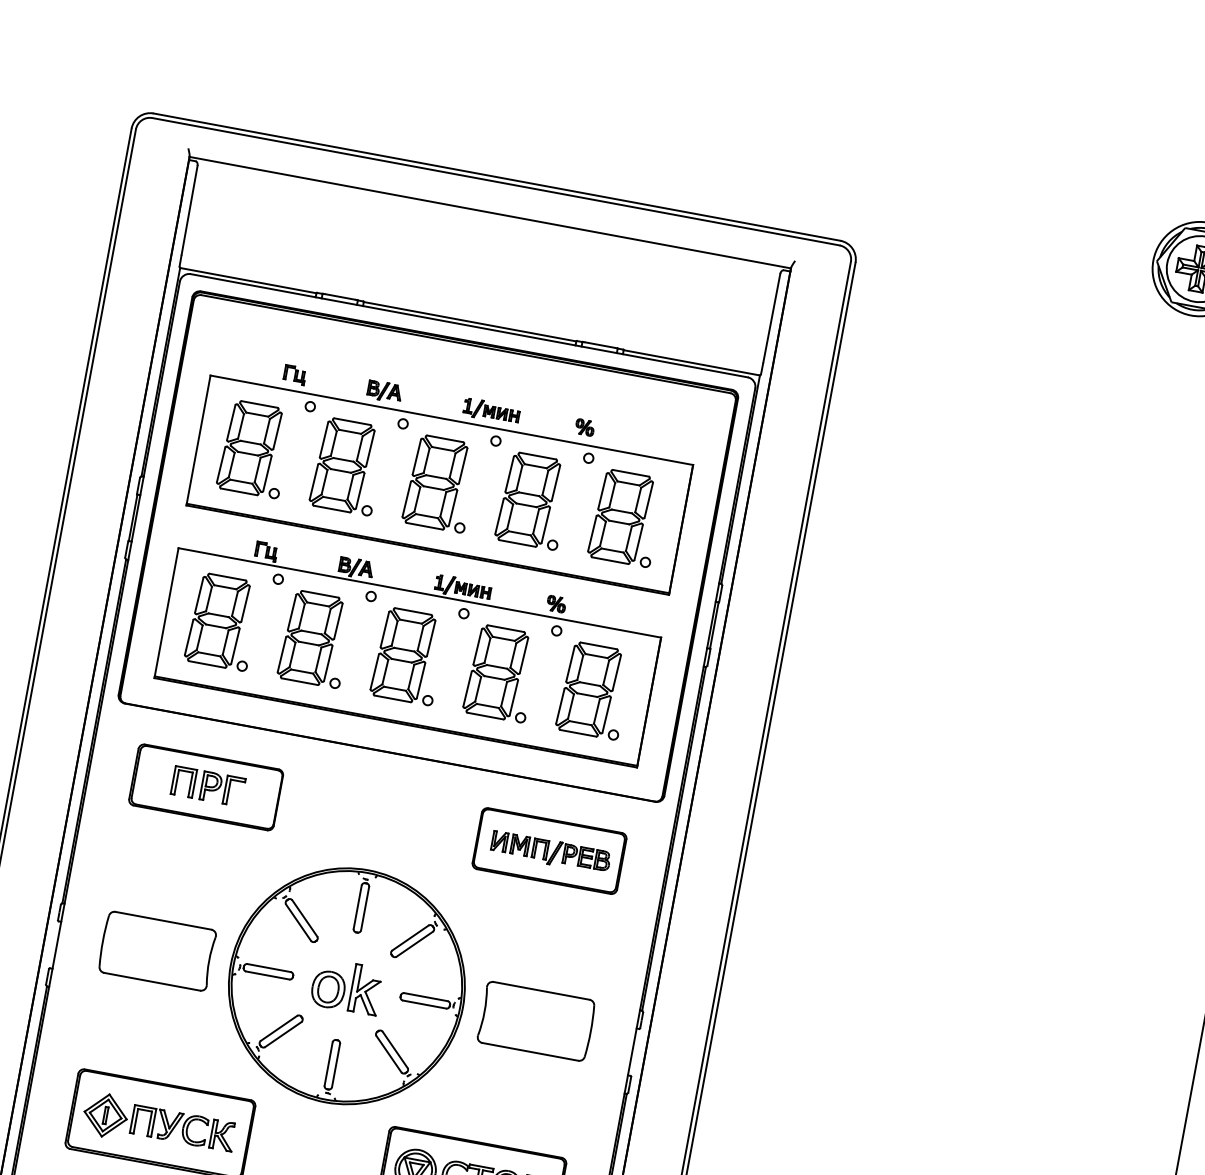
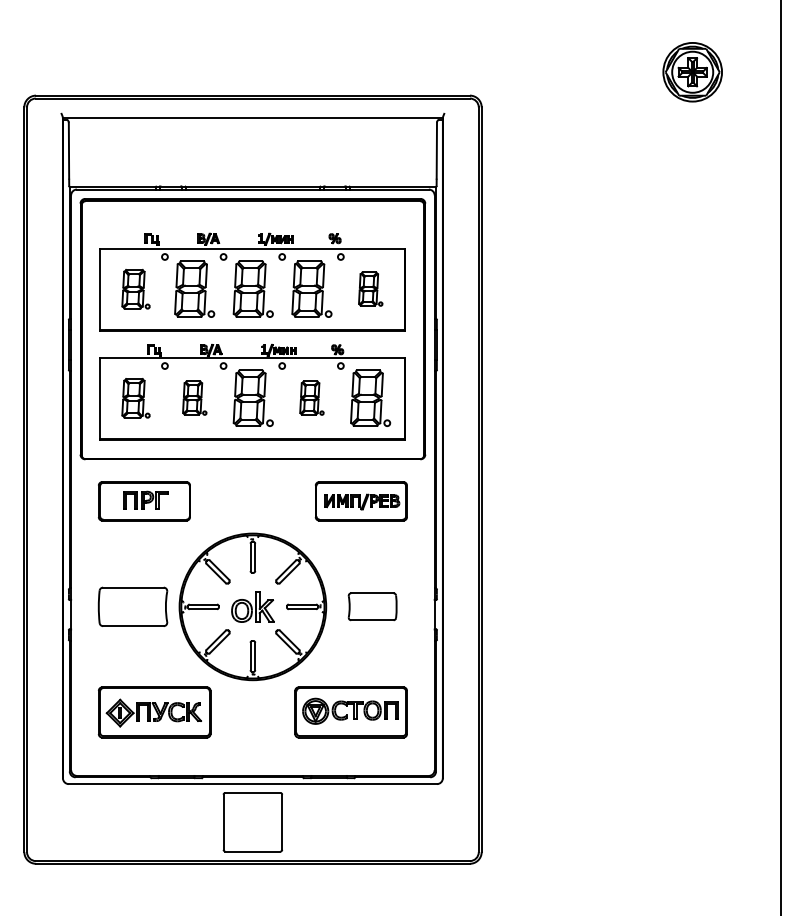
part: (254, 447) -> (135, 288), size x0.7
part: (626, 516) -> (370, 288), size x0.6
part: (222, 620) -> (135, 397), size x0.7
part: (315, 637) -> (194, 397), size x0.6
part: (501, 672) -> (311, 397), size x0.6
part: (536, 1020) -> (372, 606), size x0.7

